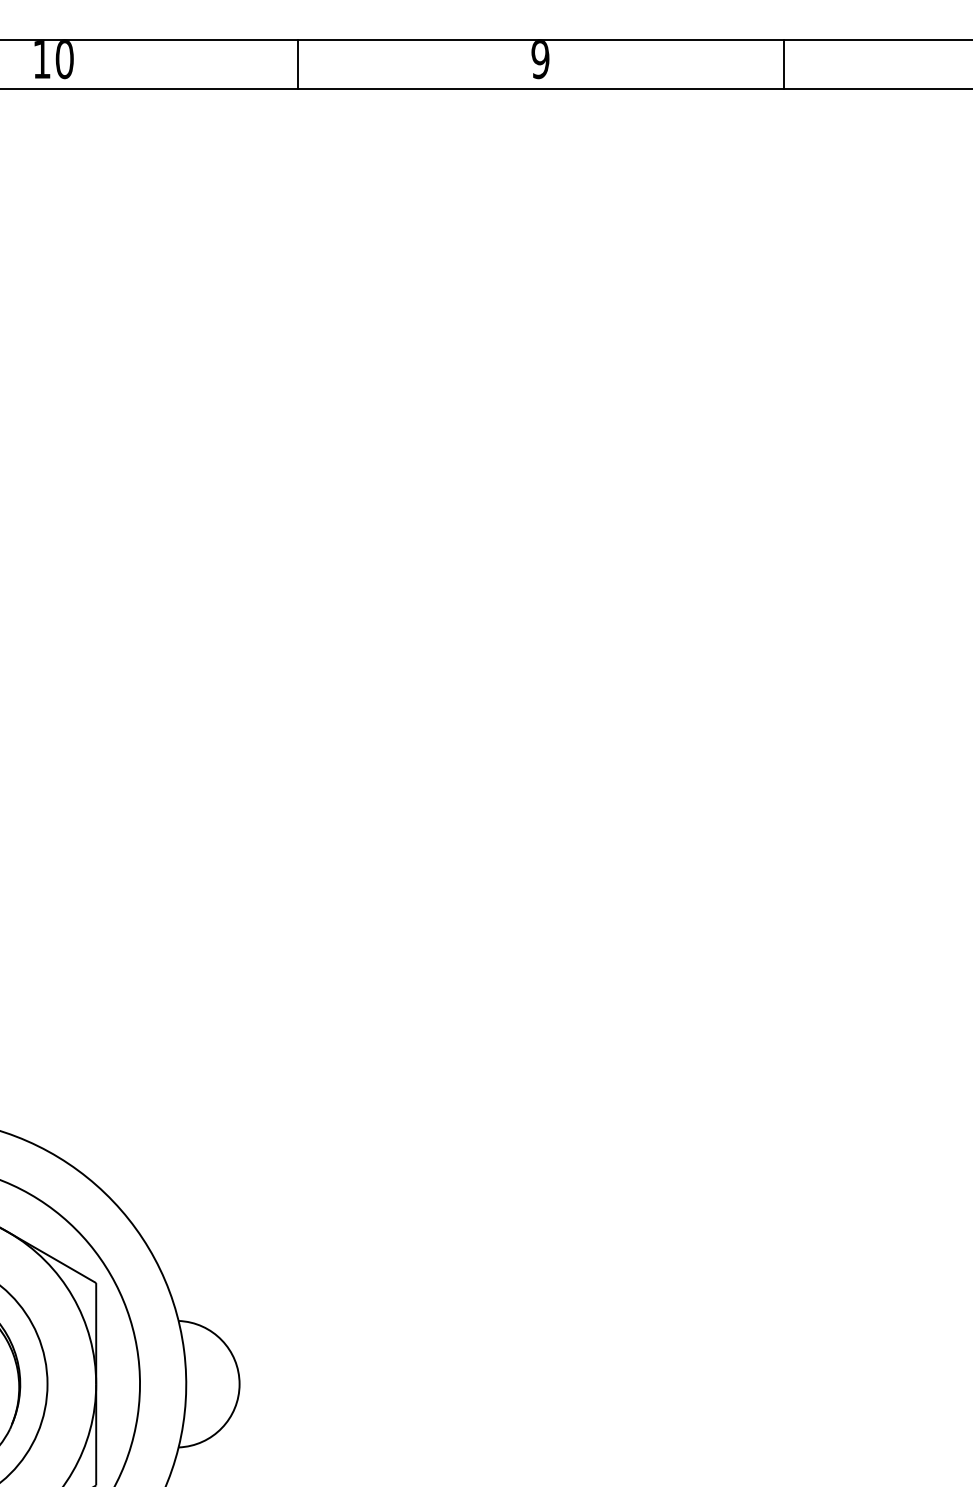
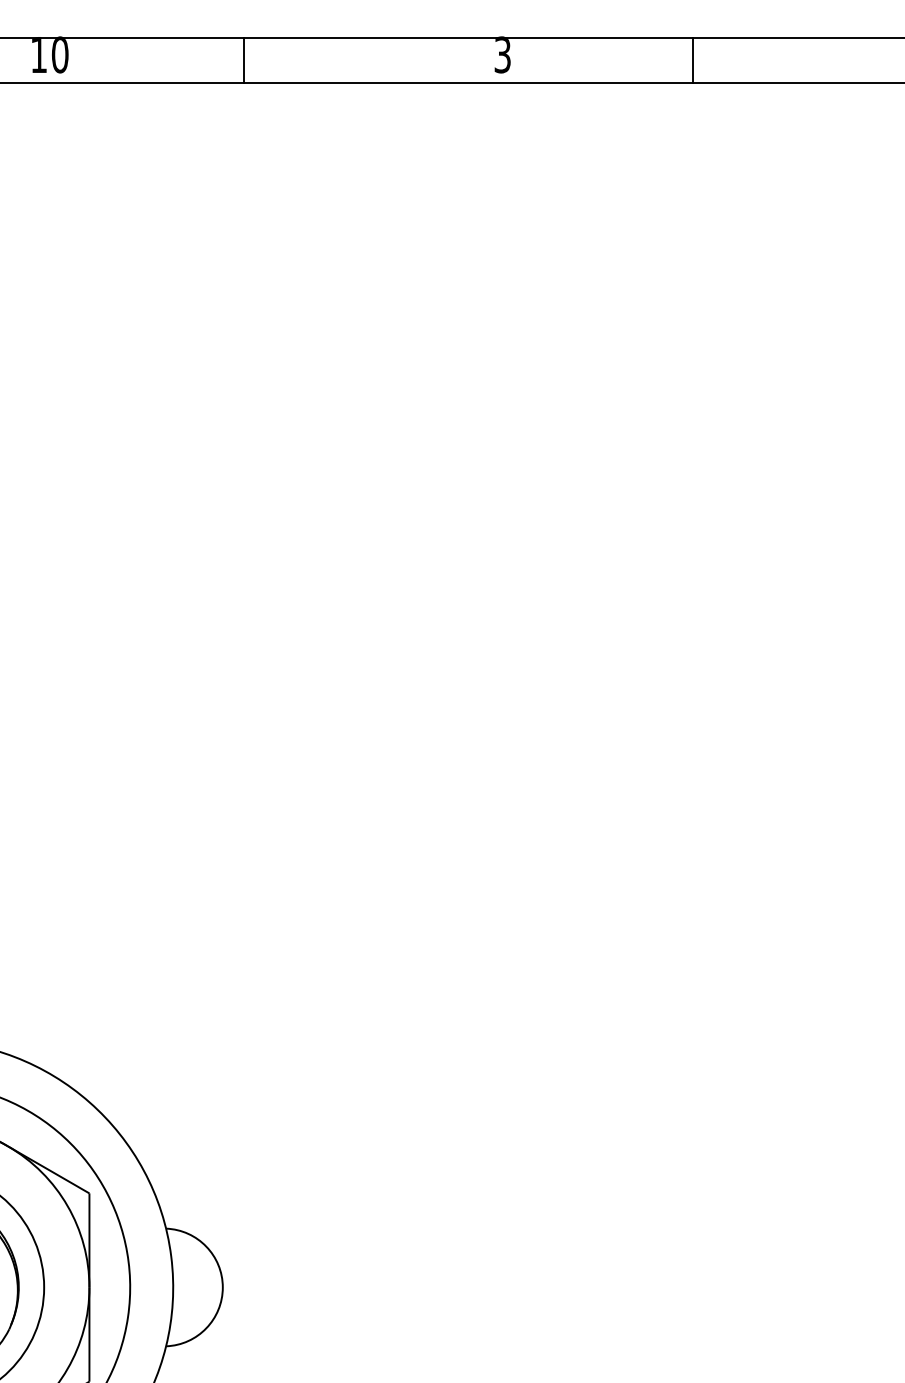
text: (540, 59) -> (502, 55), 9 -> 3
line: (297, 64) -> (244, 59), moved
line: (784, 64) -> (693, 59), moved

